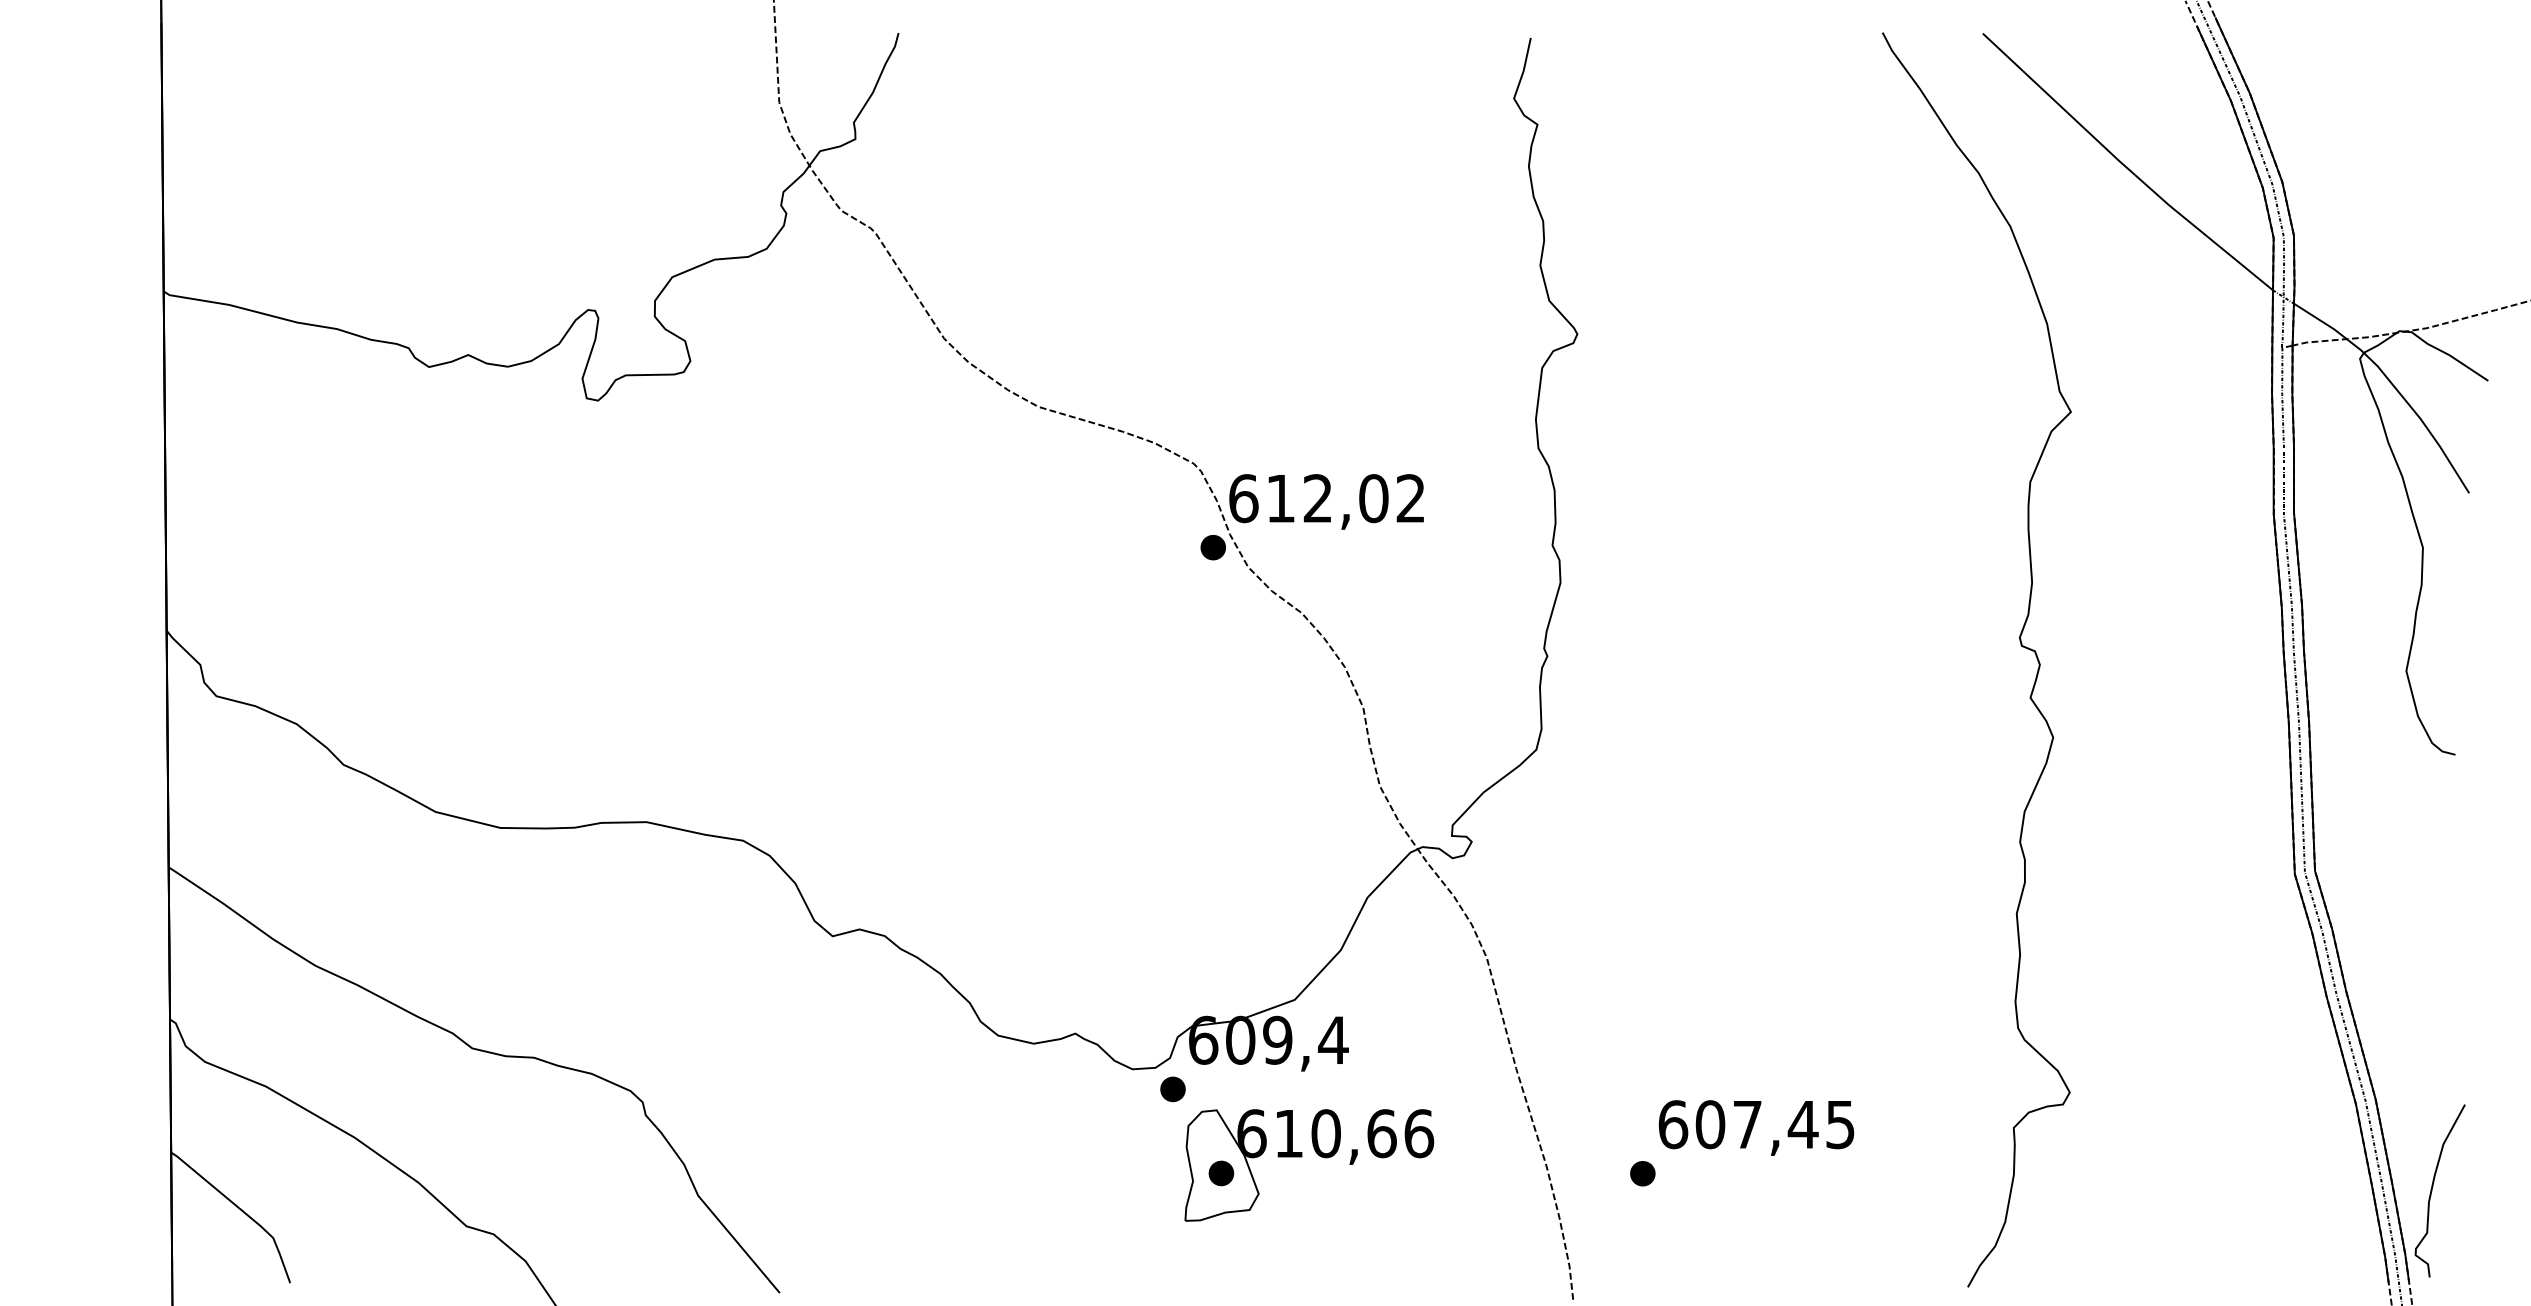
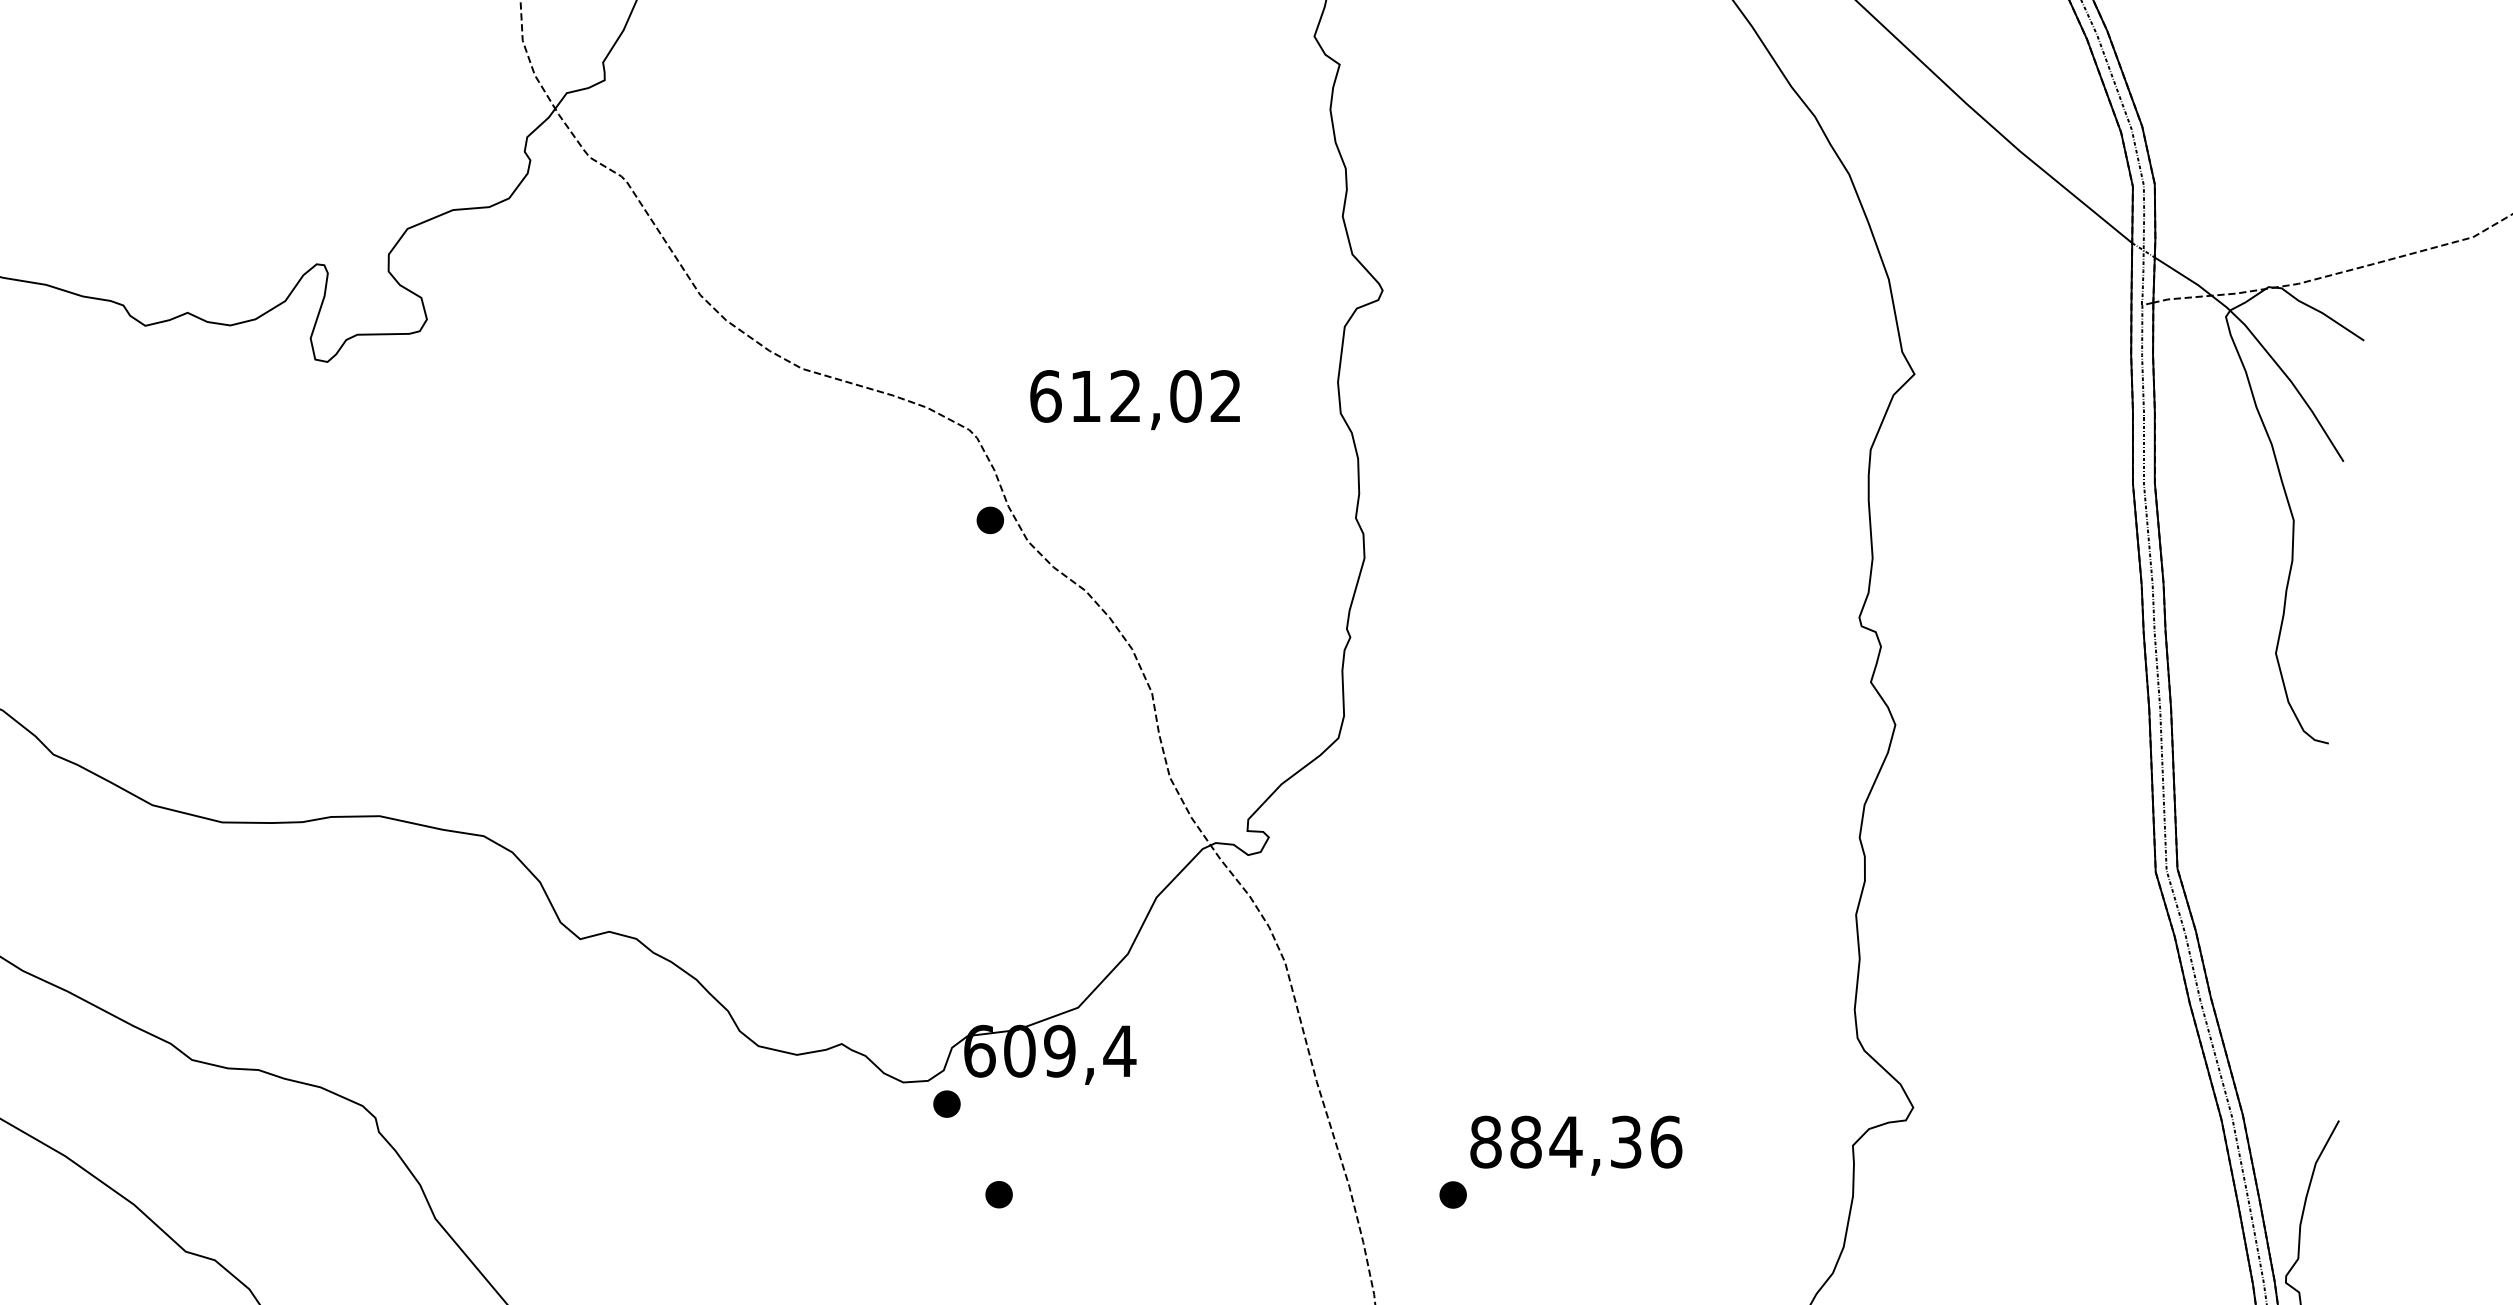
text: (1326, 501) -> (1134, 399), moved
text: (1756, 1124) -> (1575, 1141), 607,45 -> 884,36
part: (1302, 1157) -> (1086, 1177), removed

